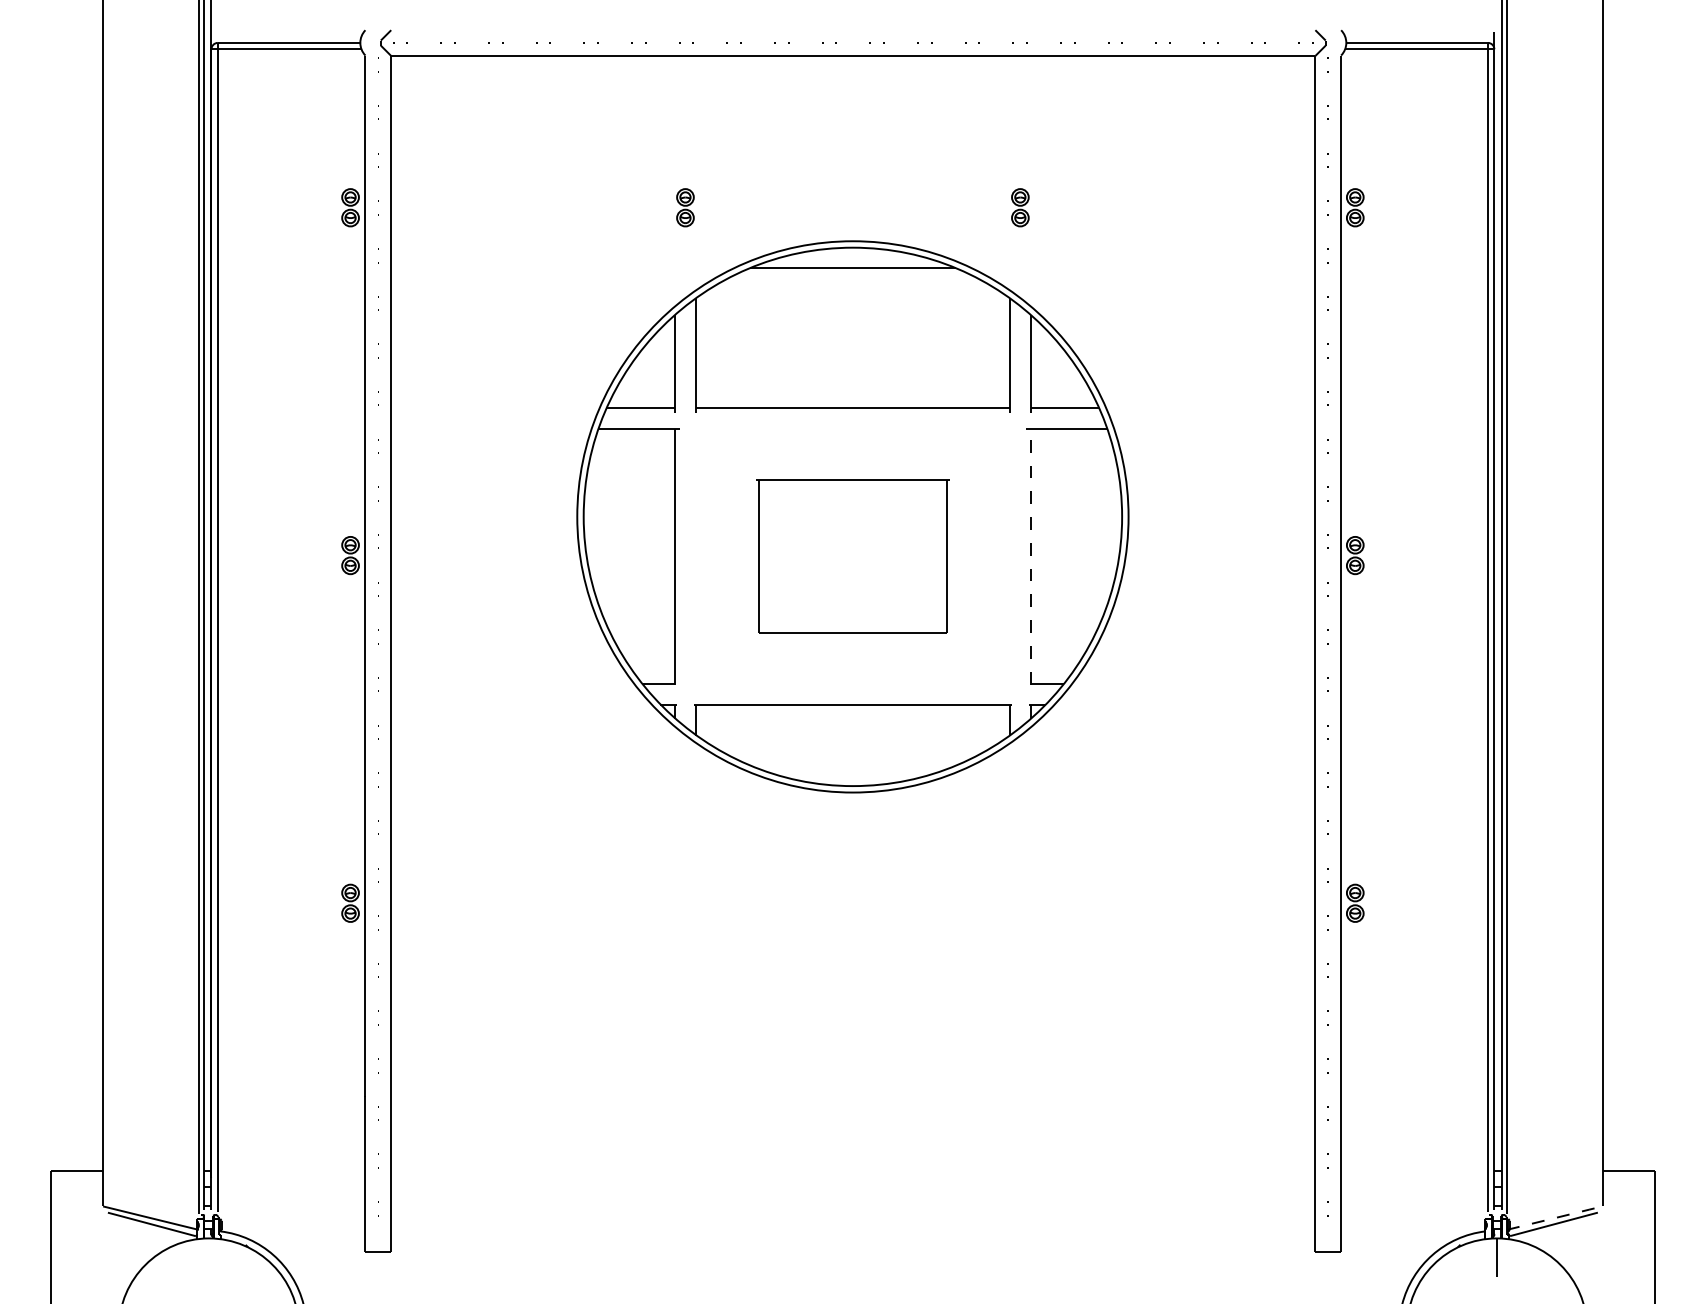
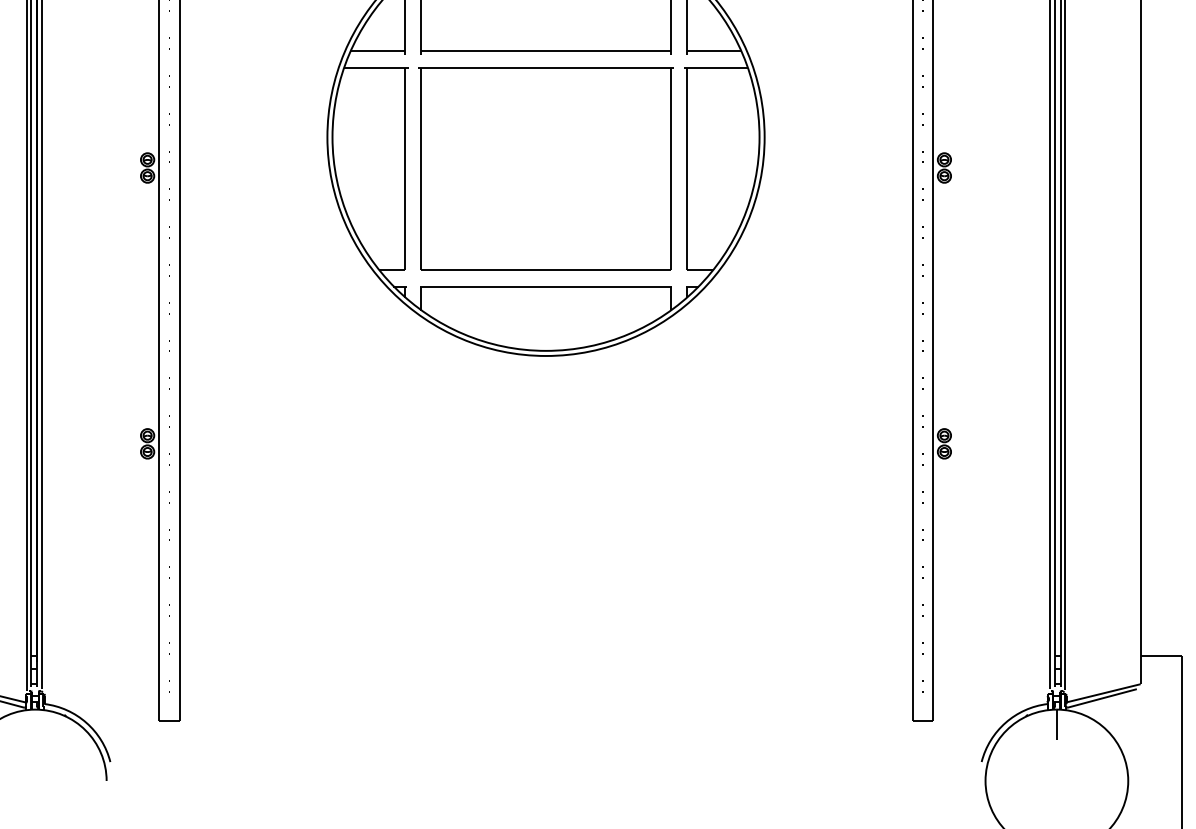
line: (1030, 555) -> (686, 167), dashed -> solid
part: (852, 556) -> (545, 168), size x1.67
line: (1554, 1218) -> (1102, 693), dashed -> solid

